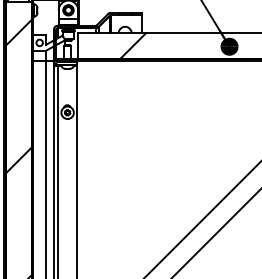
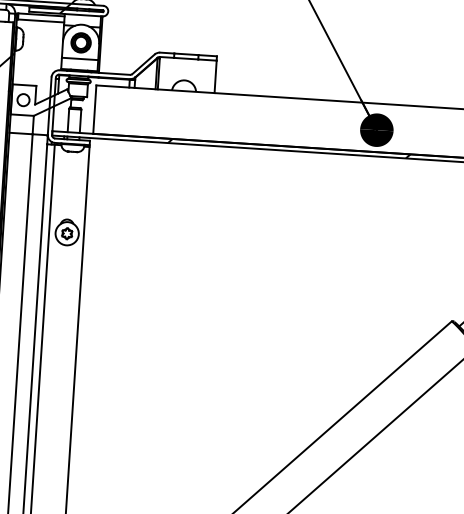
hatch: (133, 45) -> (198, 116), removed

